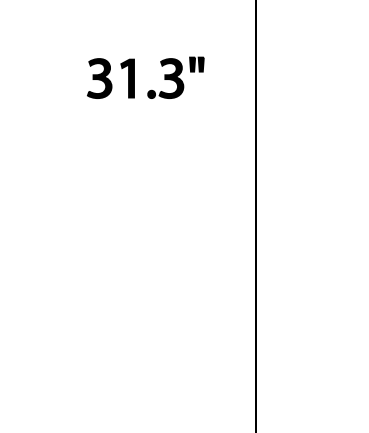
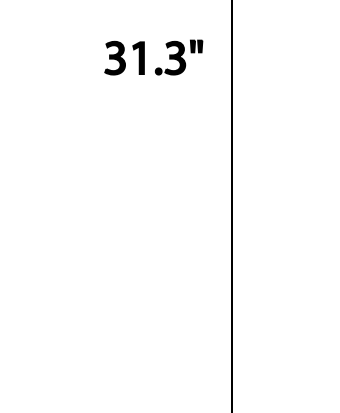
part: (134, 77) -> (144, 57), moved

